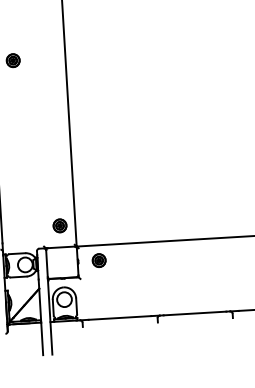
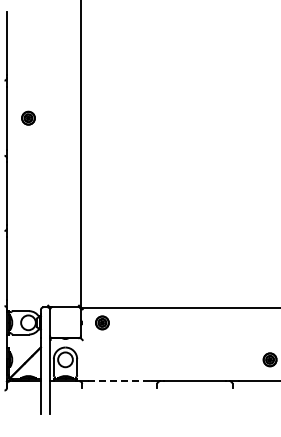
part: (60, 225) -> (65, 285), removed
line: (120, 318) -> (120, 381), solid -> dashed

